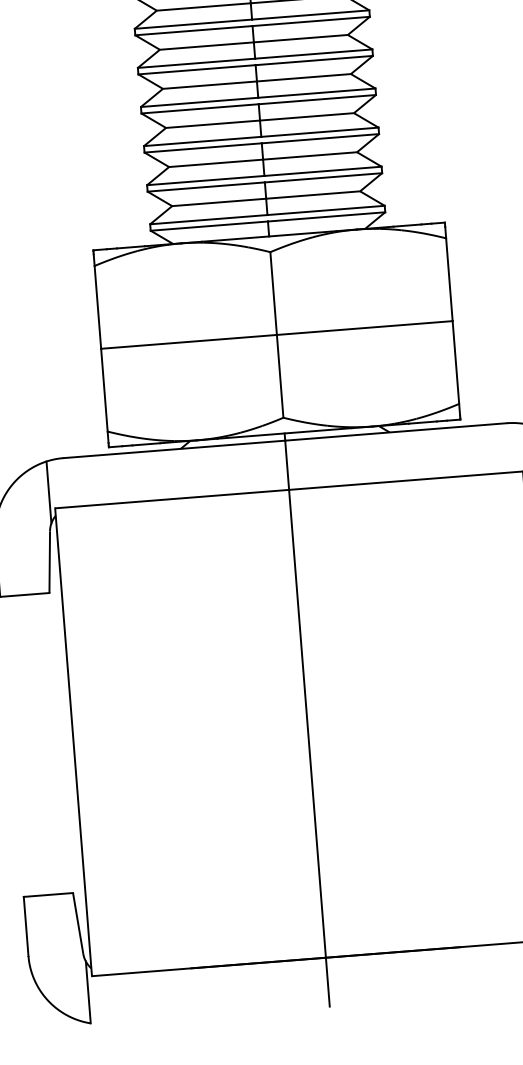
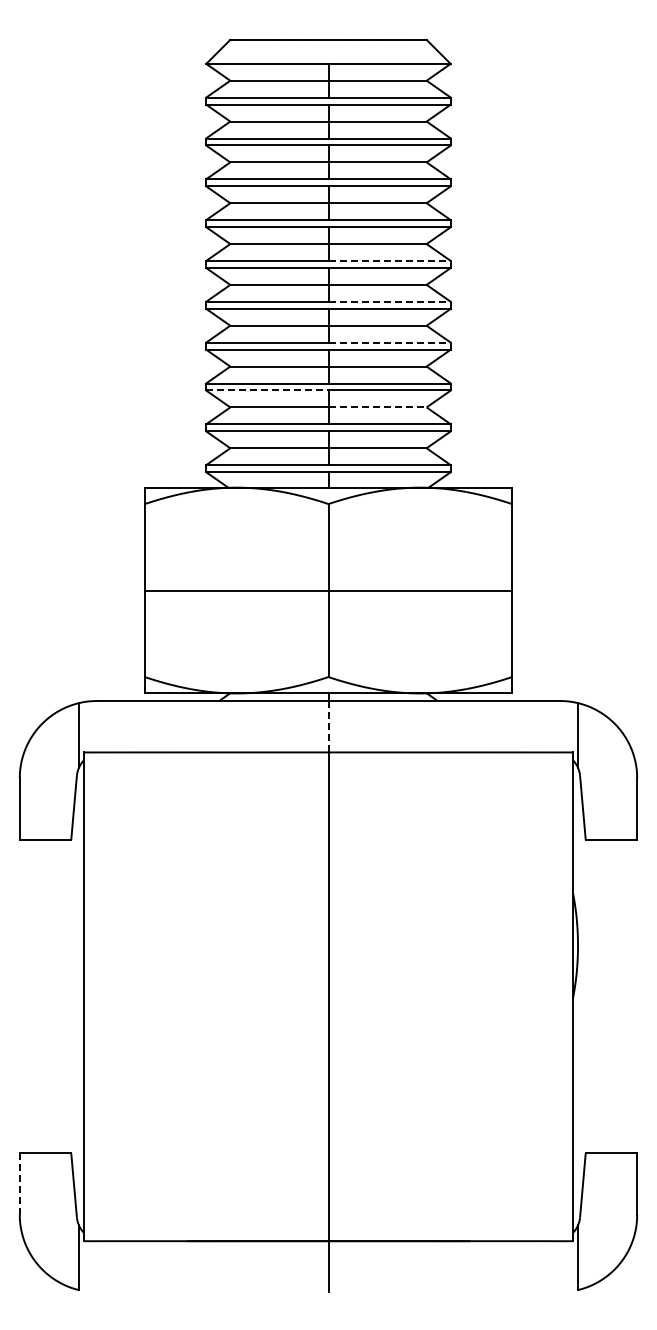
line: (311, 15) -> (390, 261), solid -> dashed
line: (314, 53) -> (390, 301), solid -> dashed
line: (317, 92) -> (390, 342), solid -> dashed
line: (203, 148) -> (267, 390), solid -> dashed
line: (310, 155) -> (378, 407), solid -> dashed
line: (287, 465) -> (328, 726), solid -> dashed
line: (25, 926) -> (19, 1184), solid -> dashed

